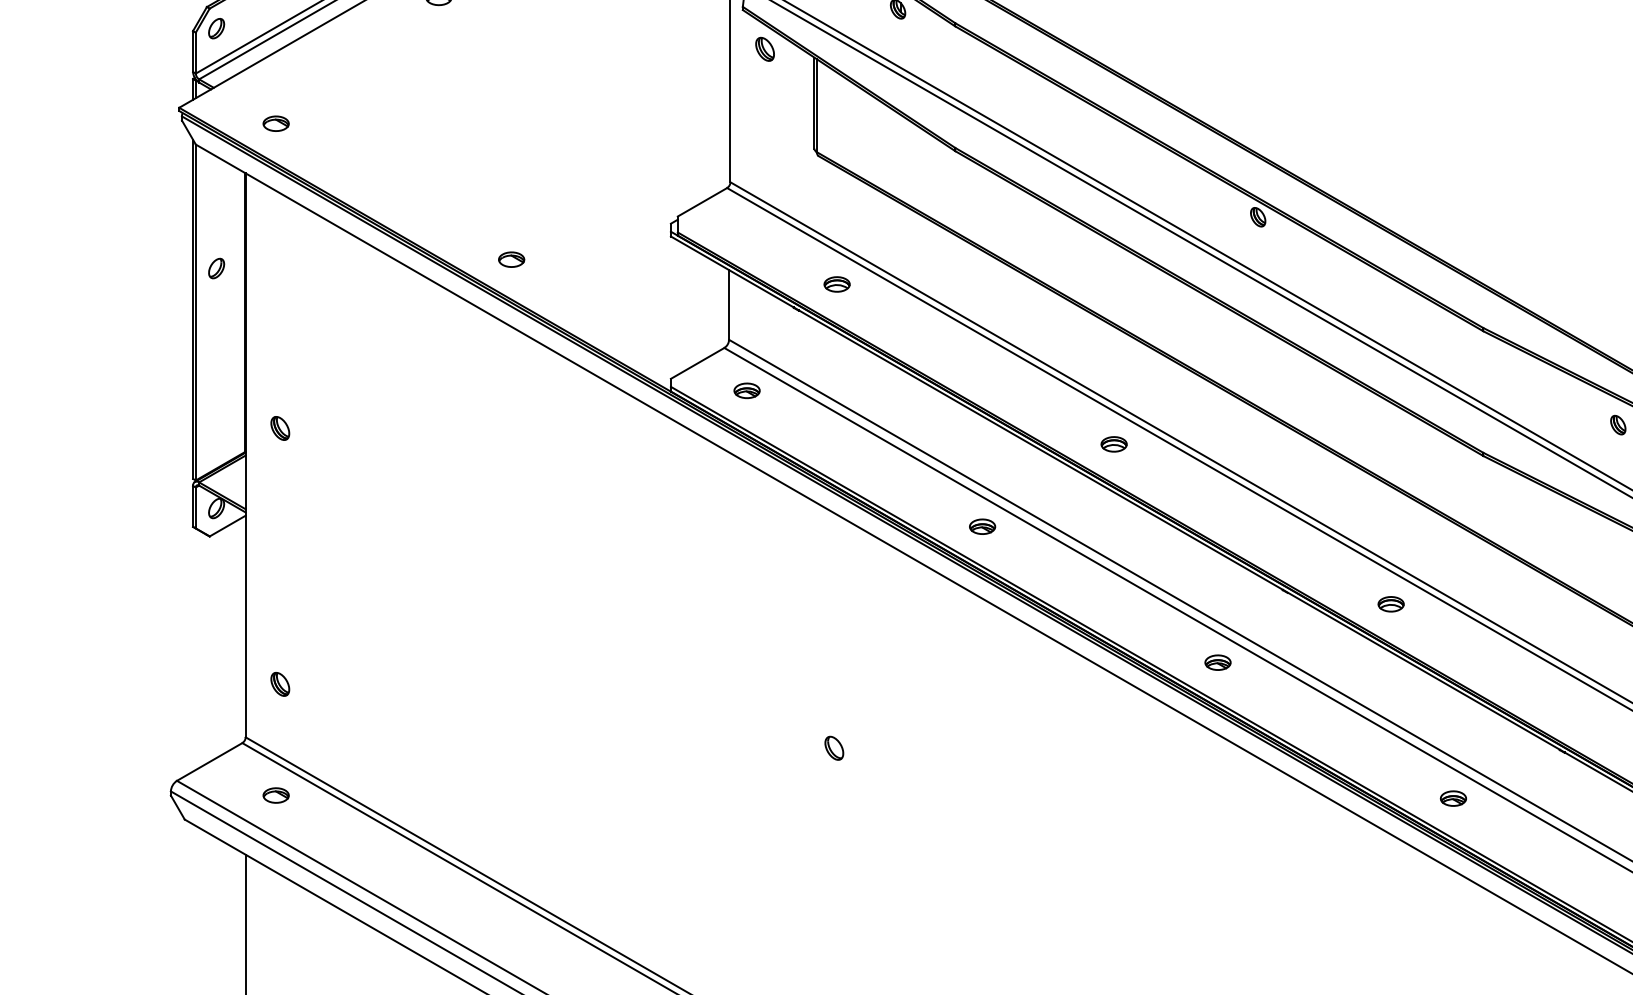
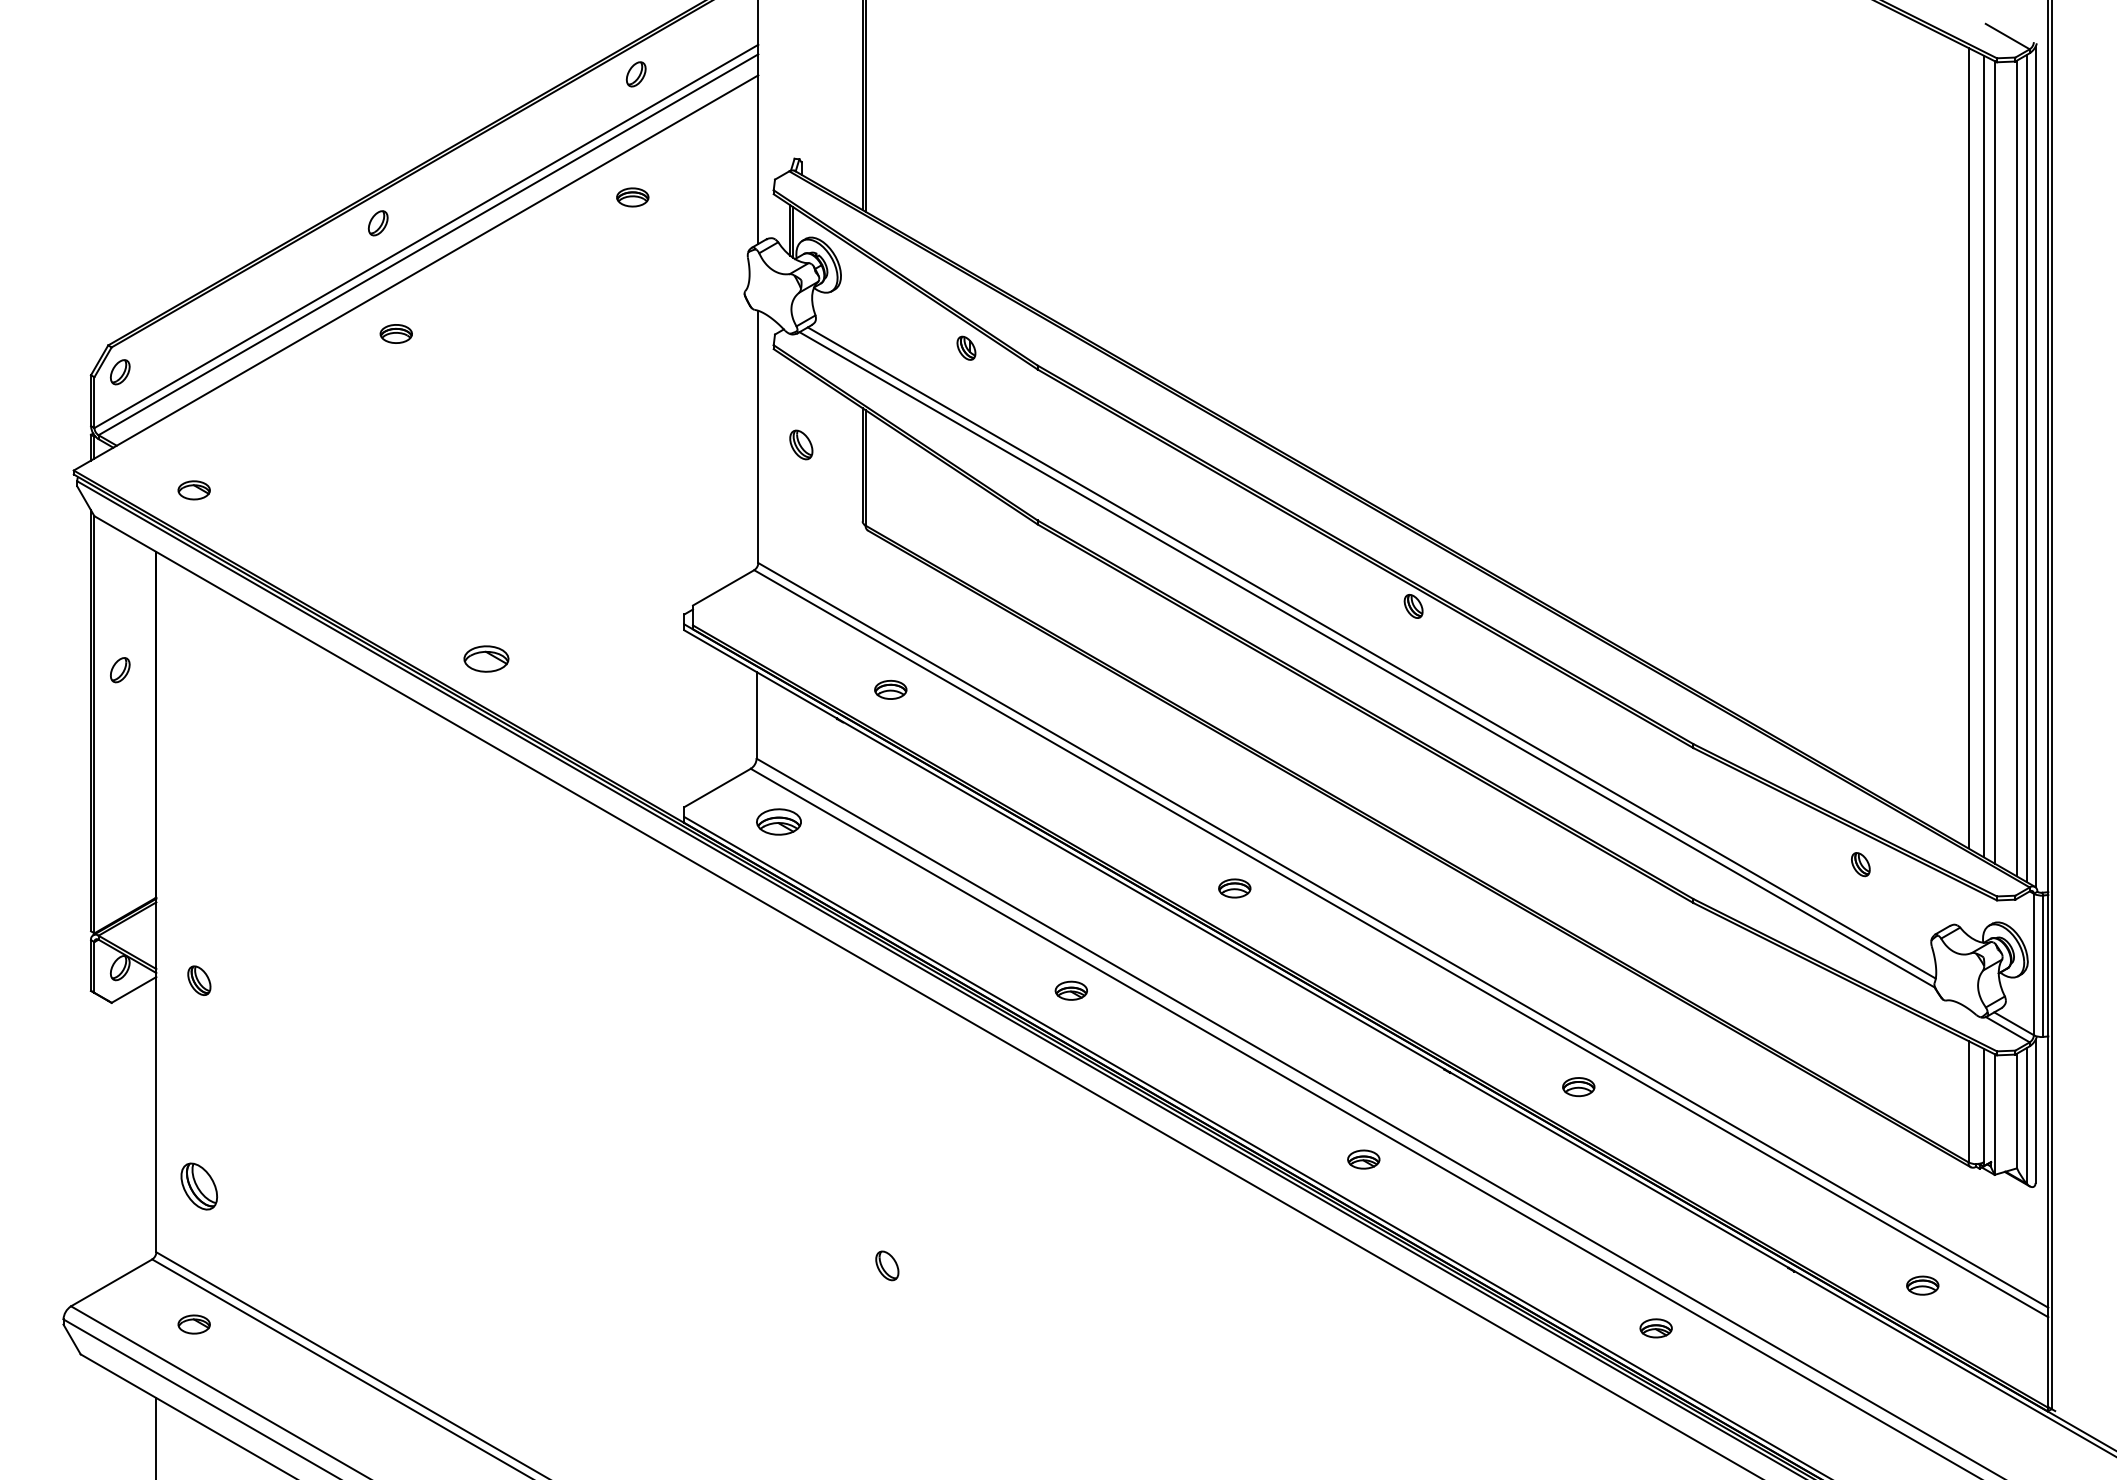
part: (765, 48) -> (801, 444), moved
part: (511, 259) -> (486, 659), size x1.4
part: (746, 390) -> (778, 821), size x1.4
part: (280, 428) -> (199, 980), moved
part: (280, 684) -> (199, 1186), size x1.6

